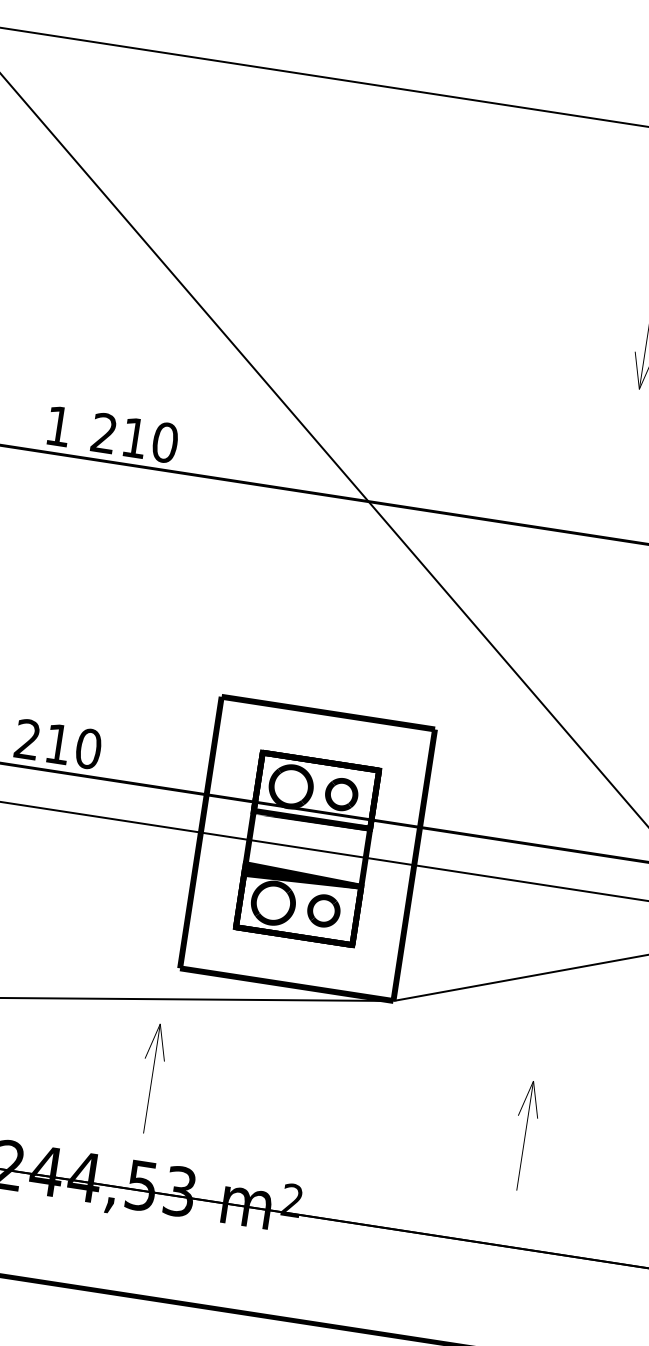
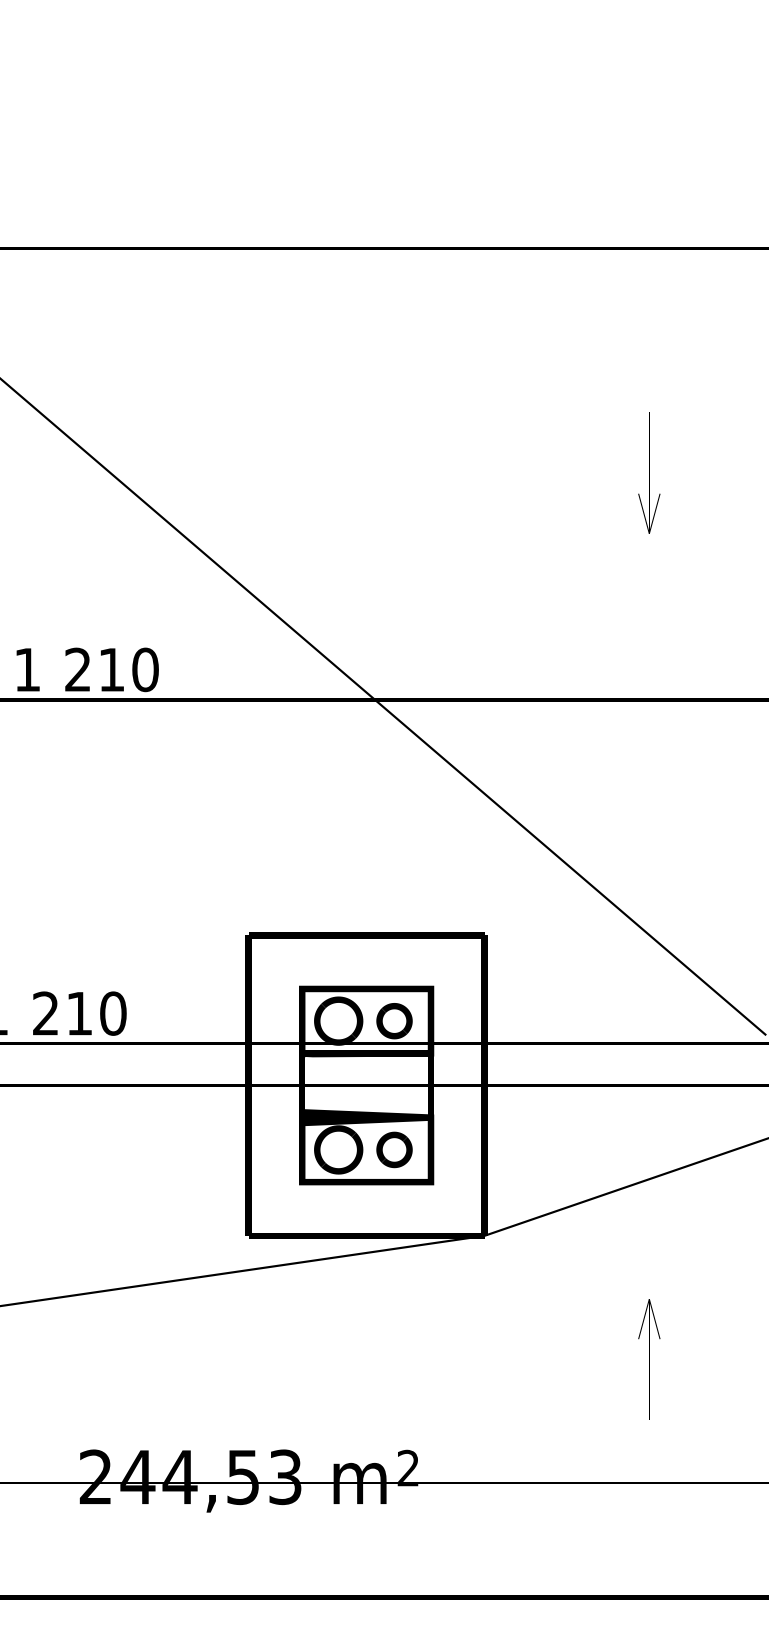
part: (152, 1078) -> (236, 1359), removed

